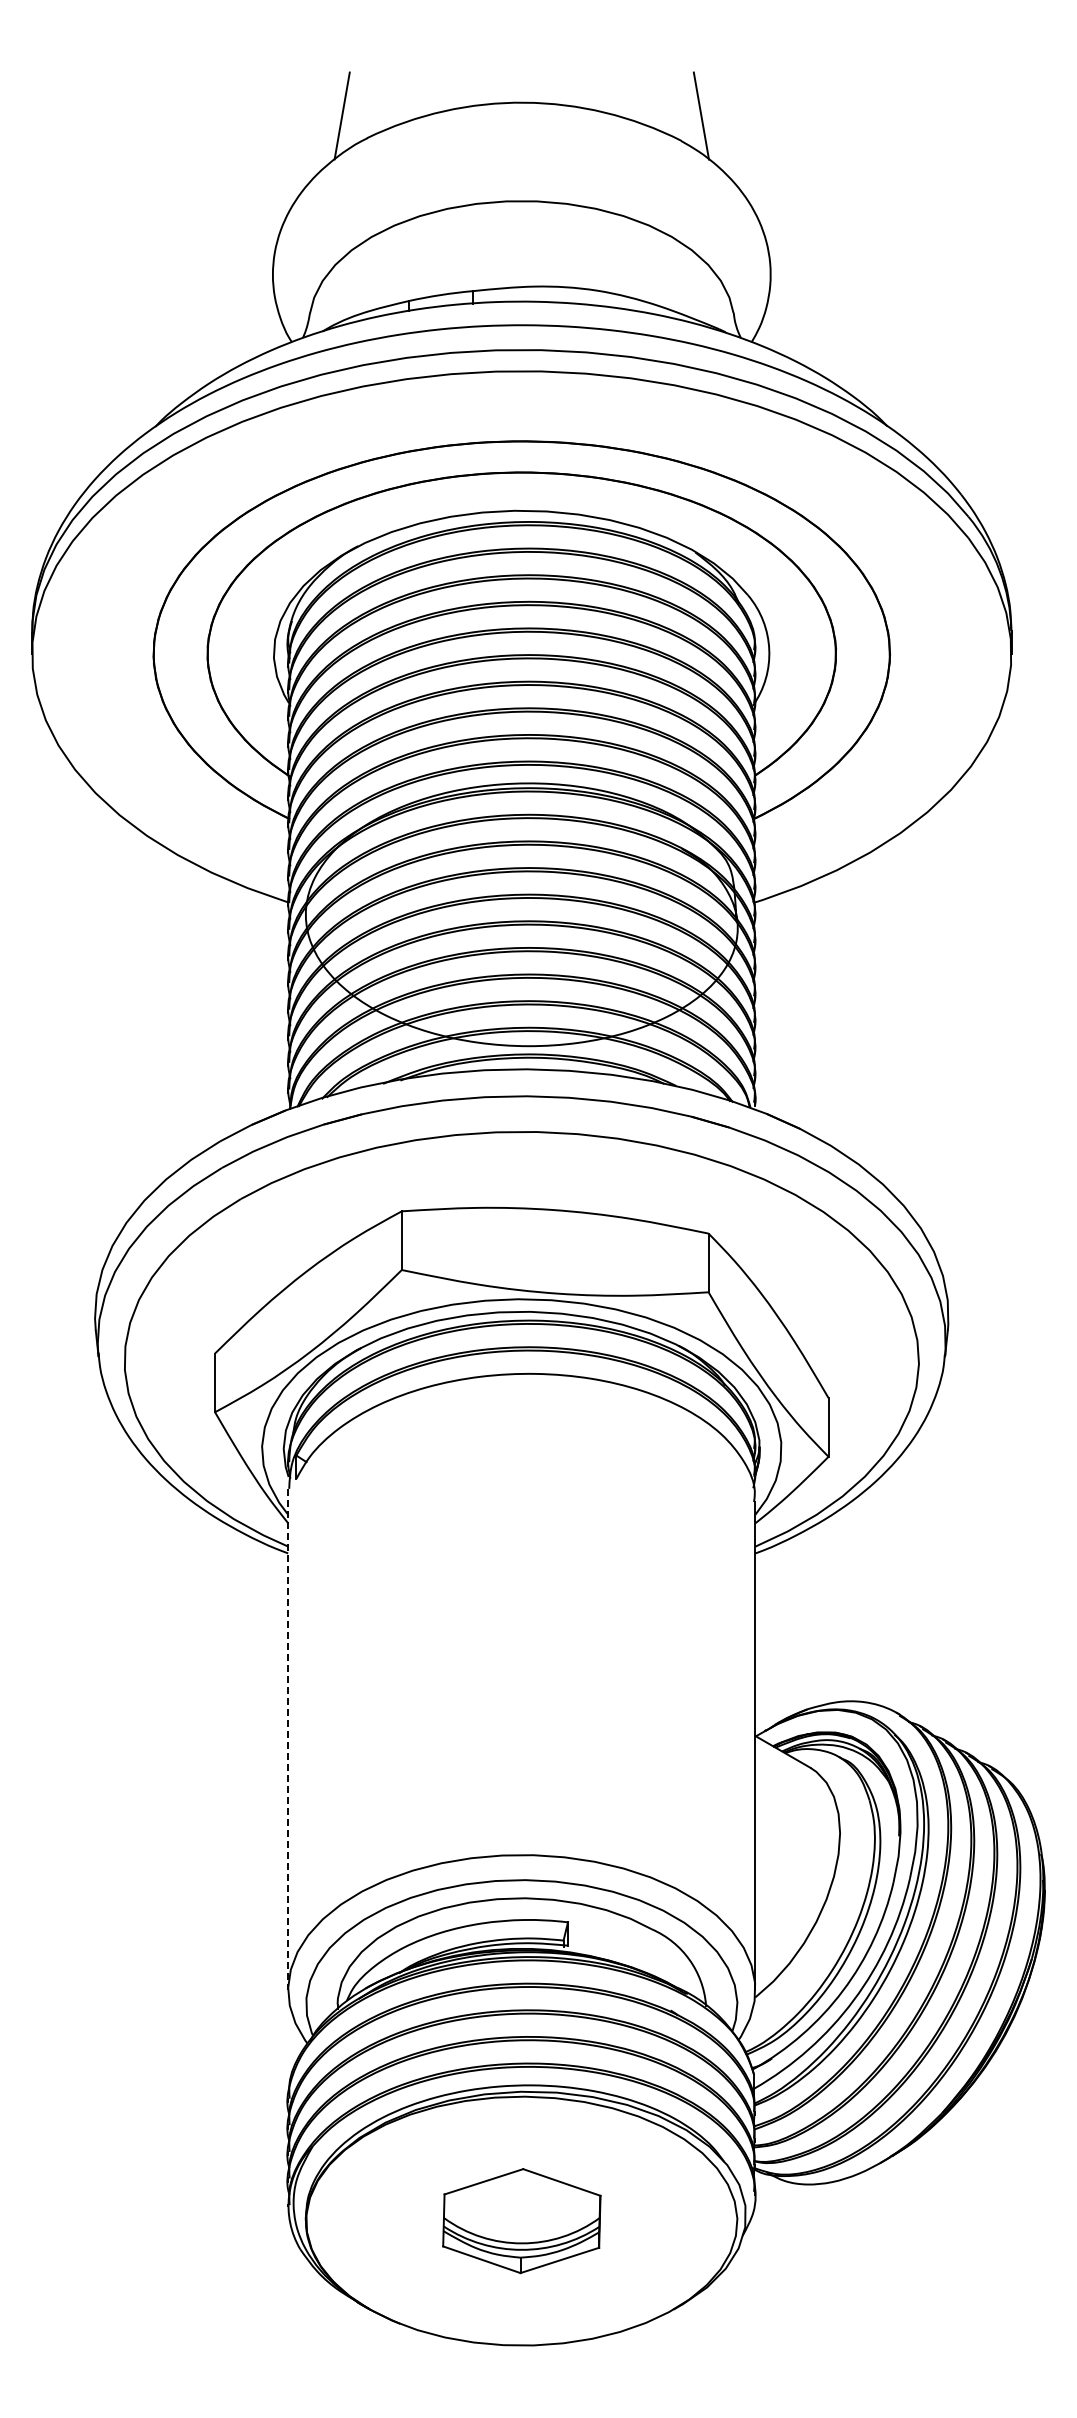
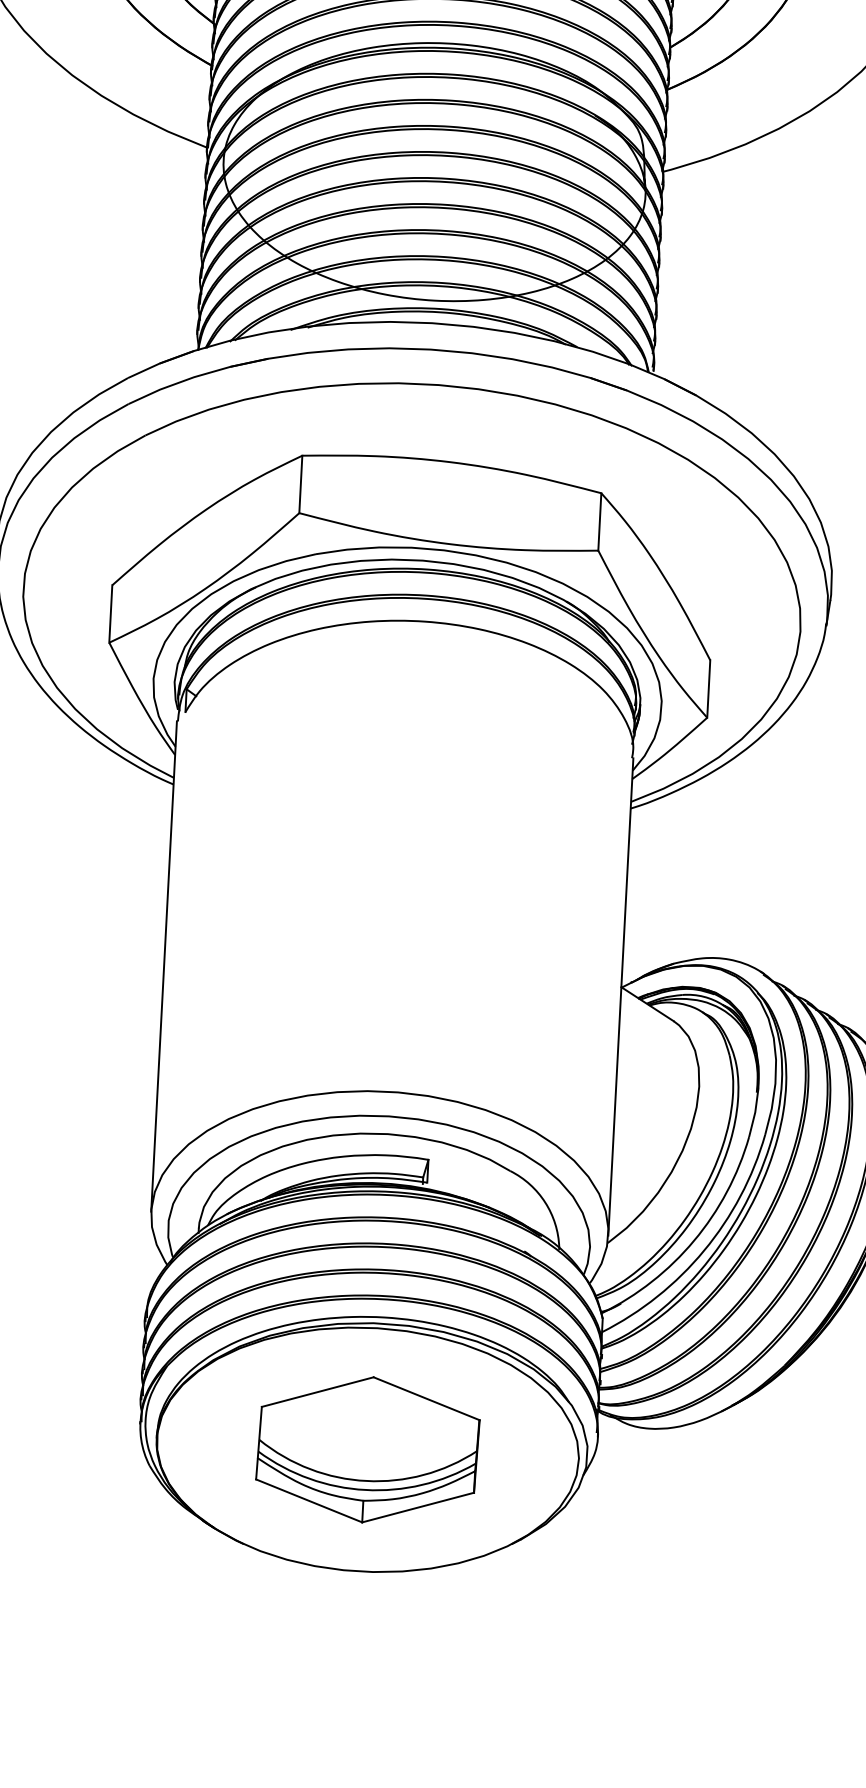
line: (288, 1739) -> (164, 966), dashed -> solid
part: (521, 2220) -> (367, 1449), size x1.43

